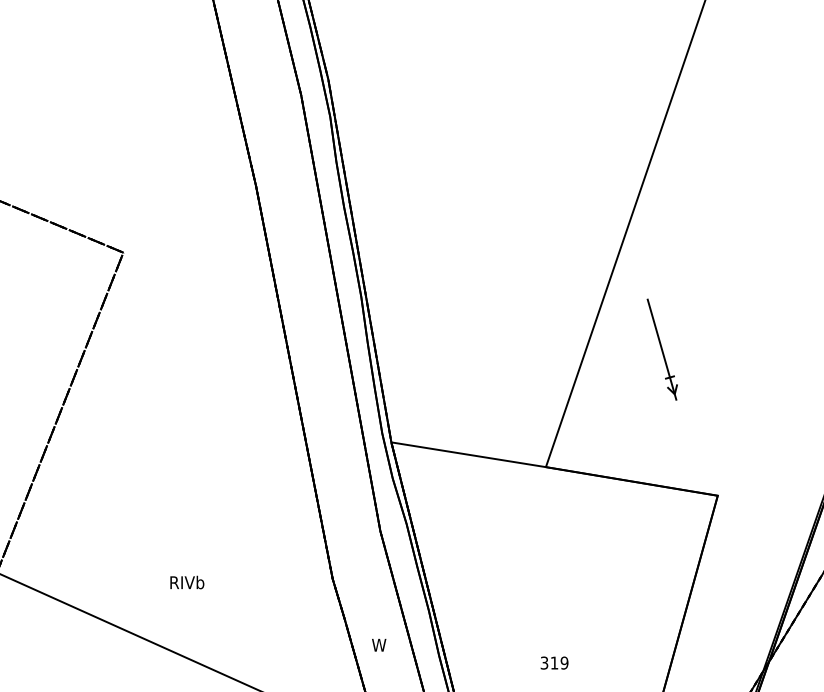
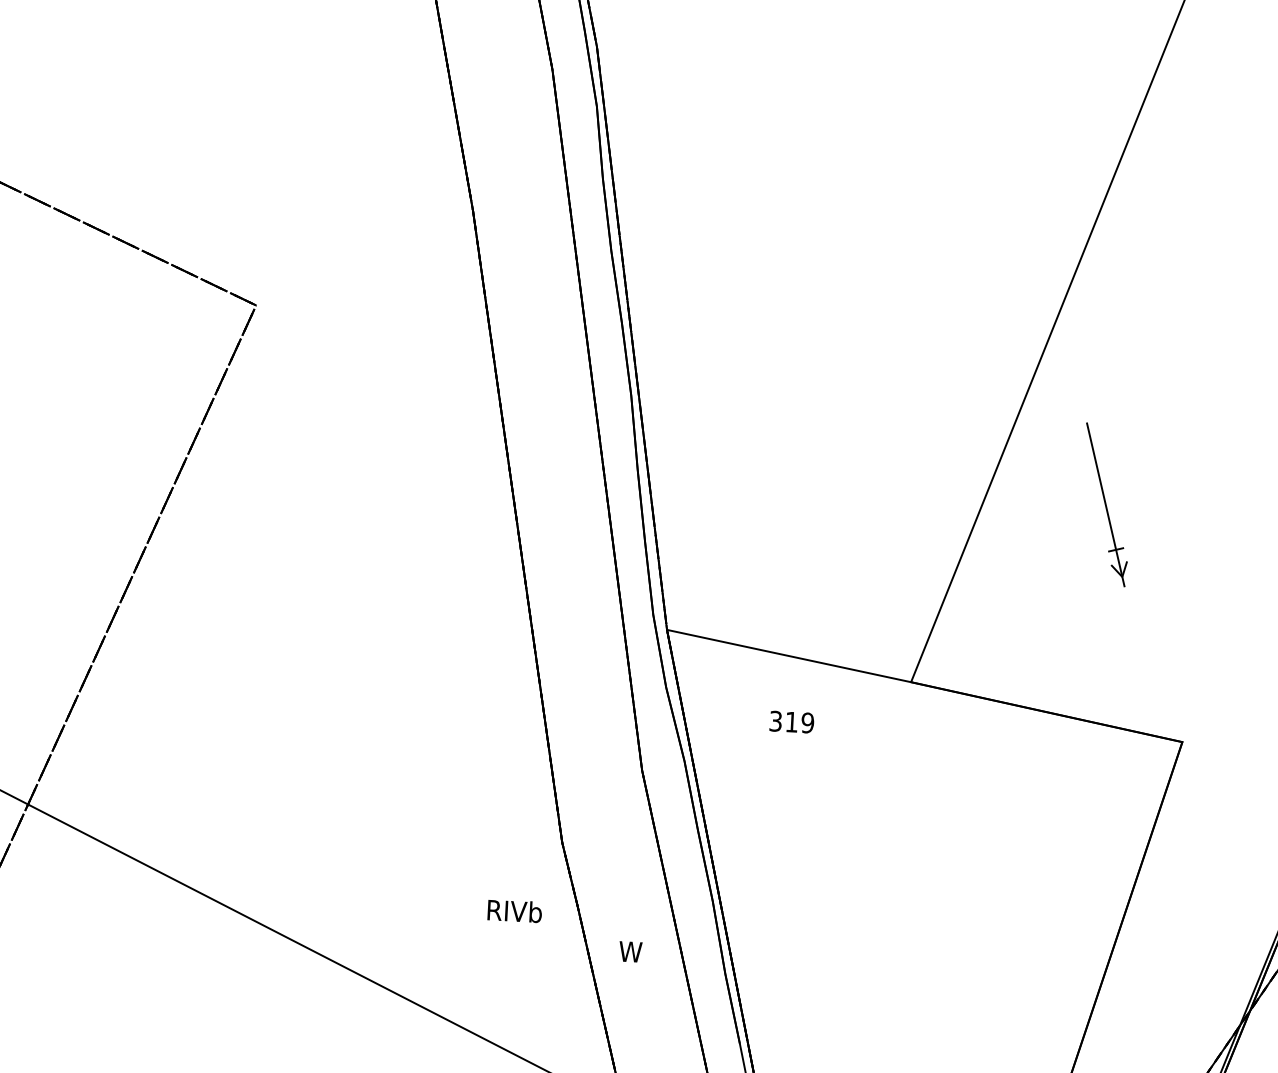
text: (187, 582) -> (515, 911), moved
text: (554, 662) -> (791, 721), moved

